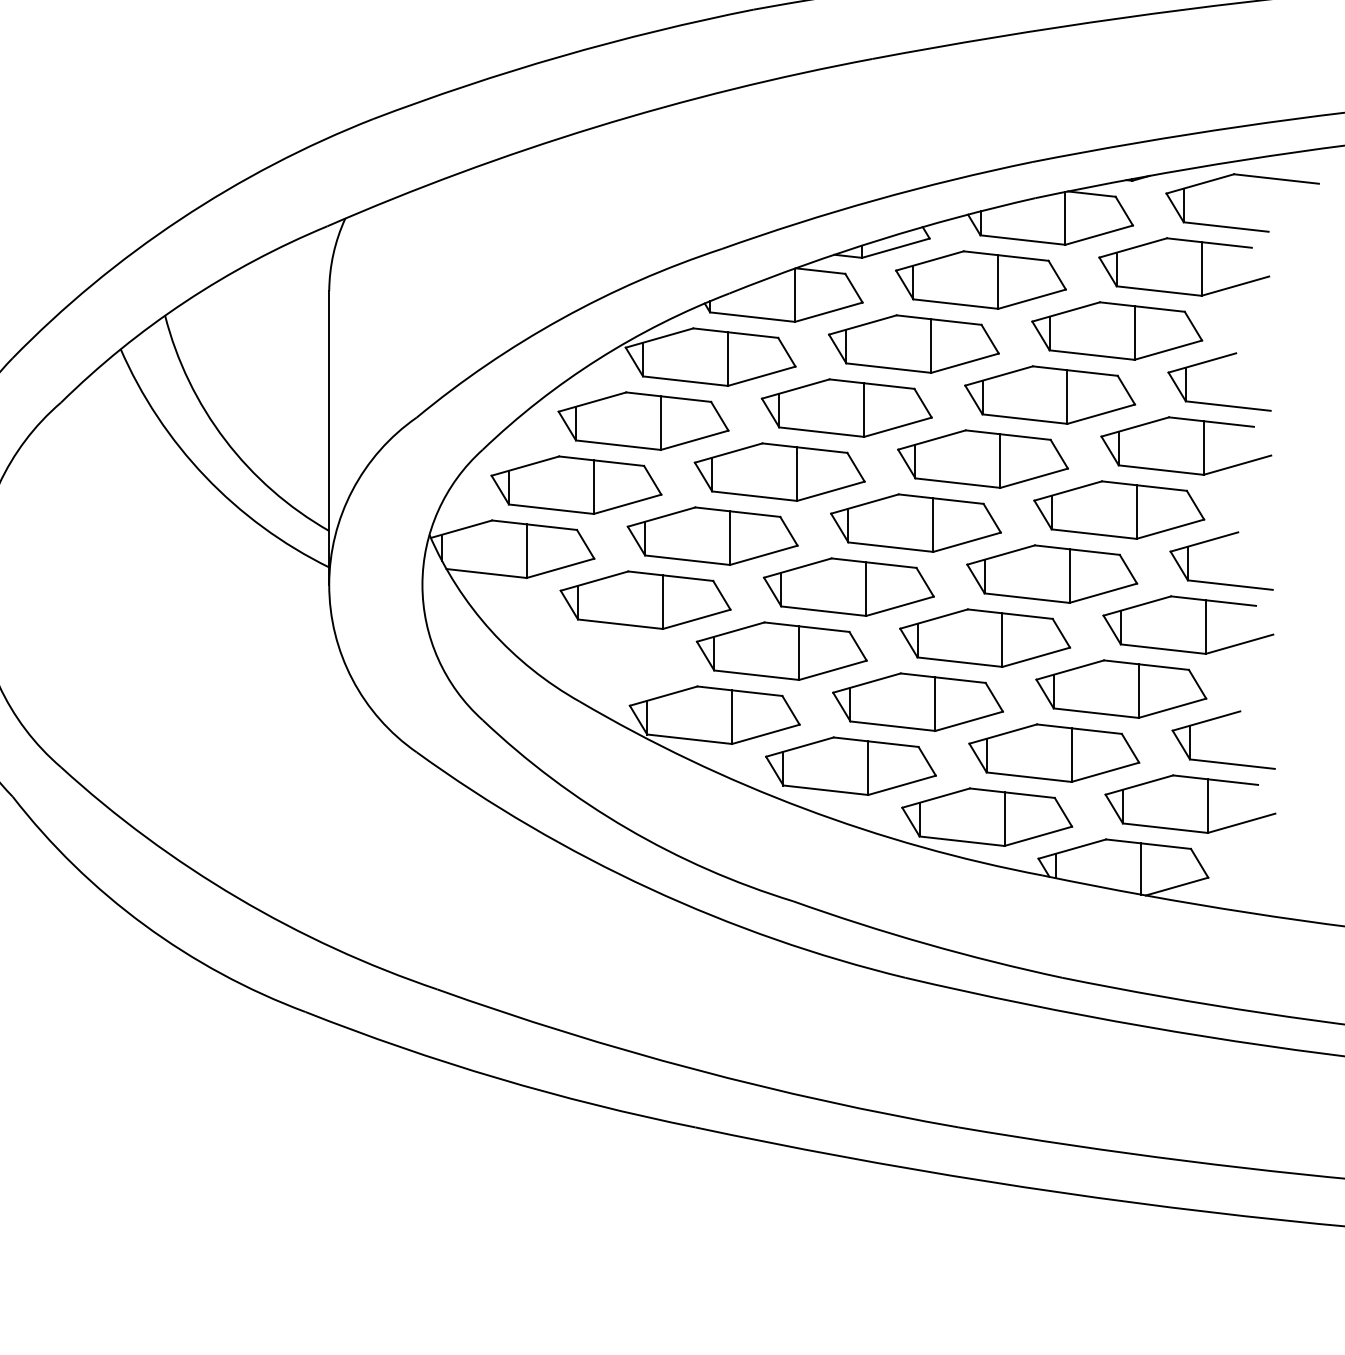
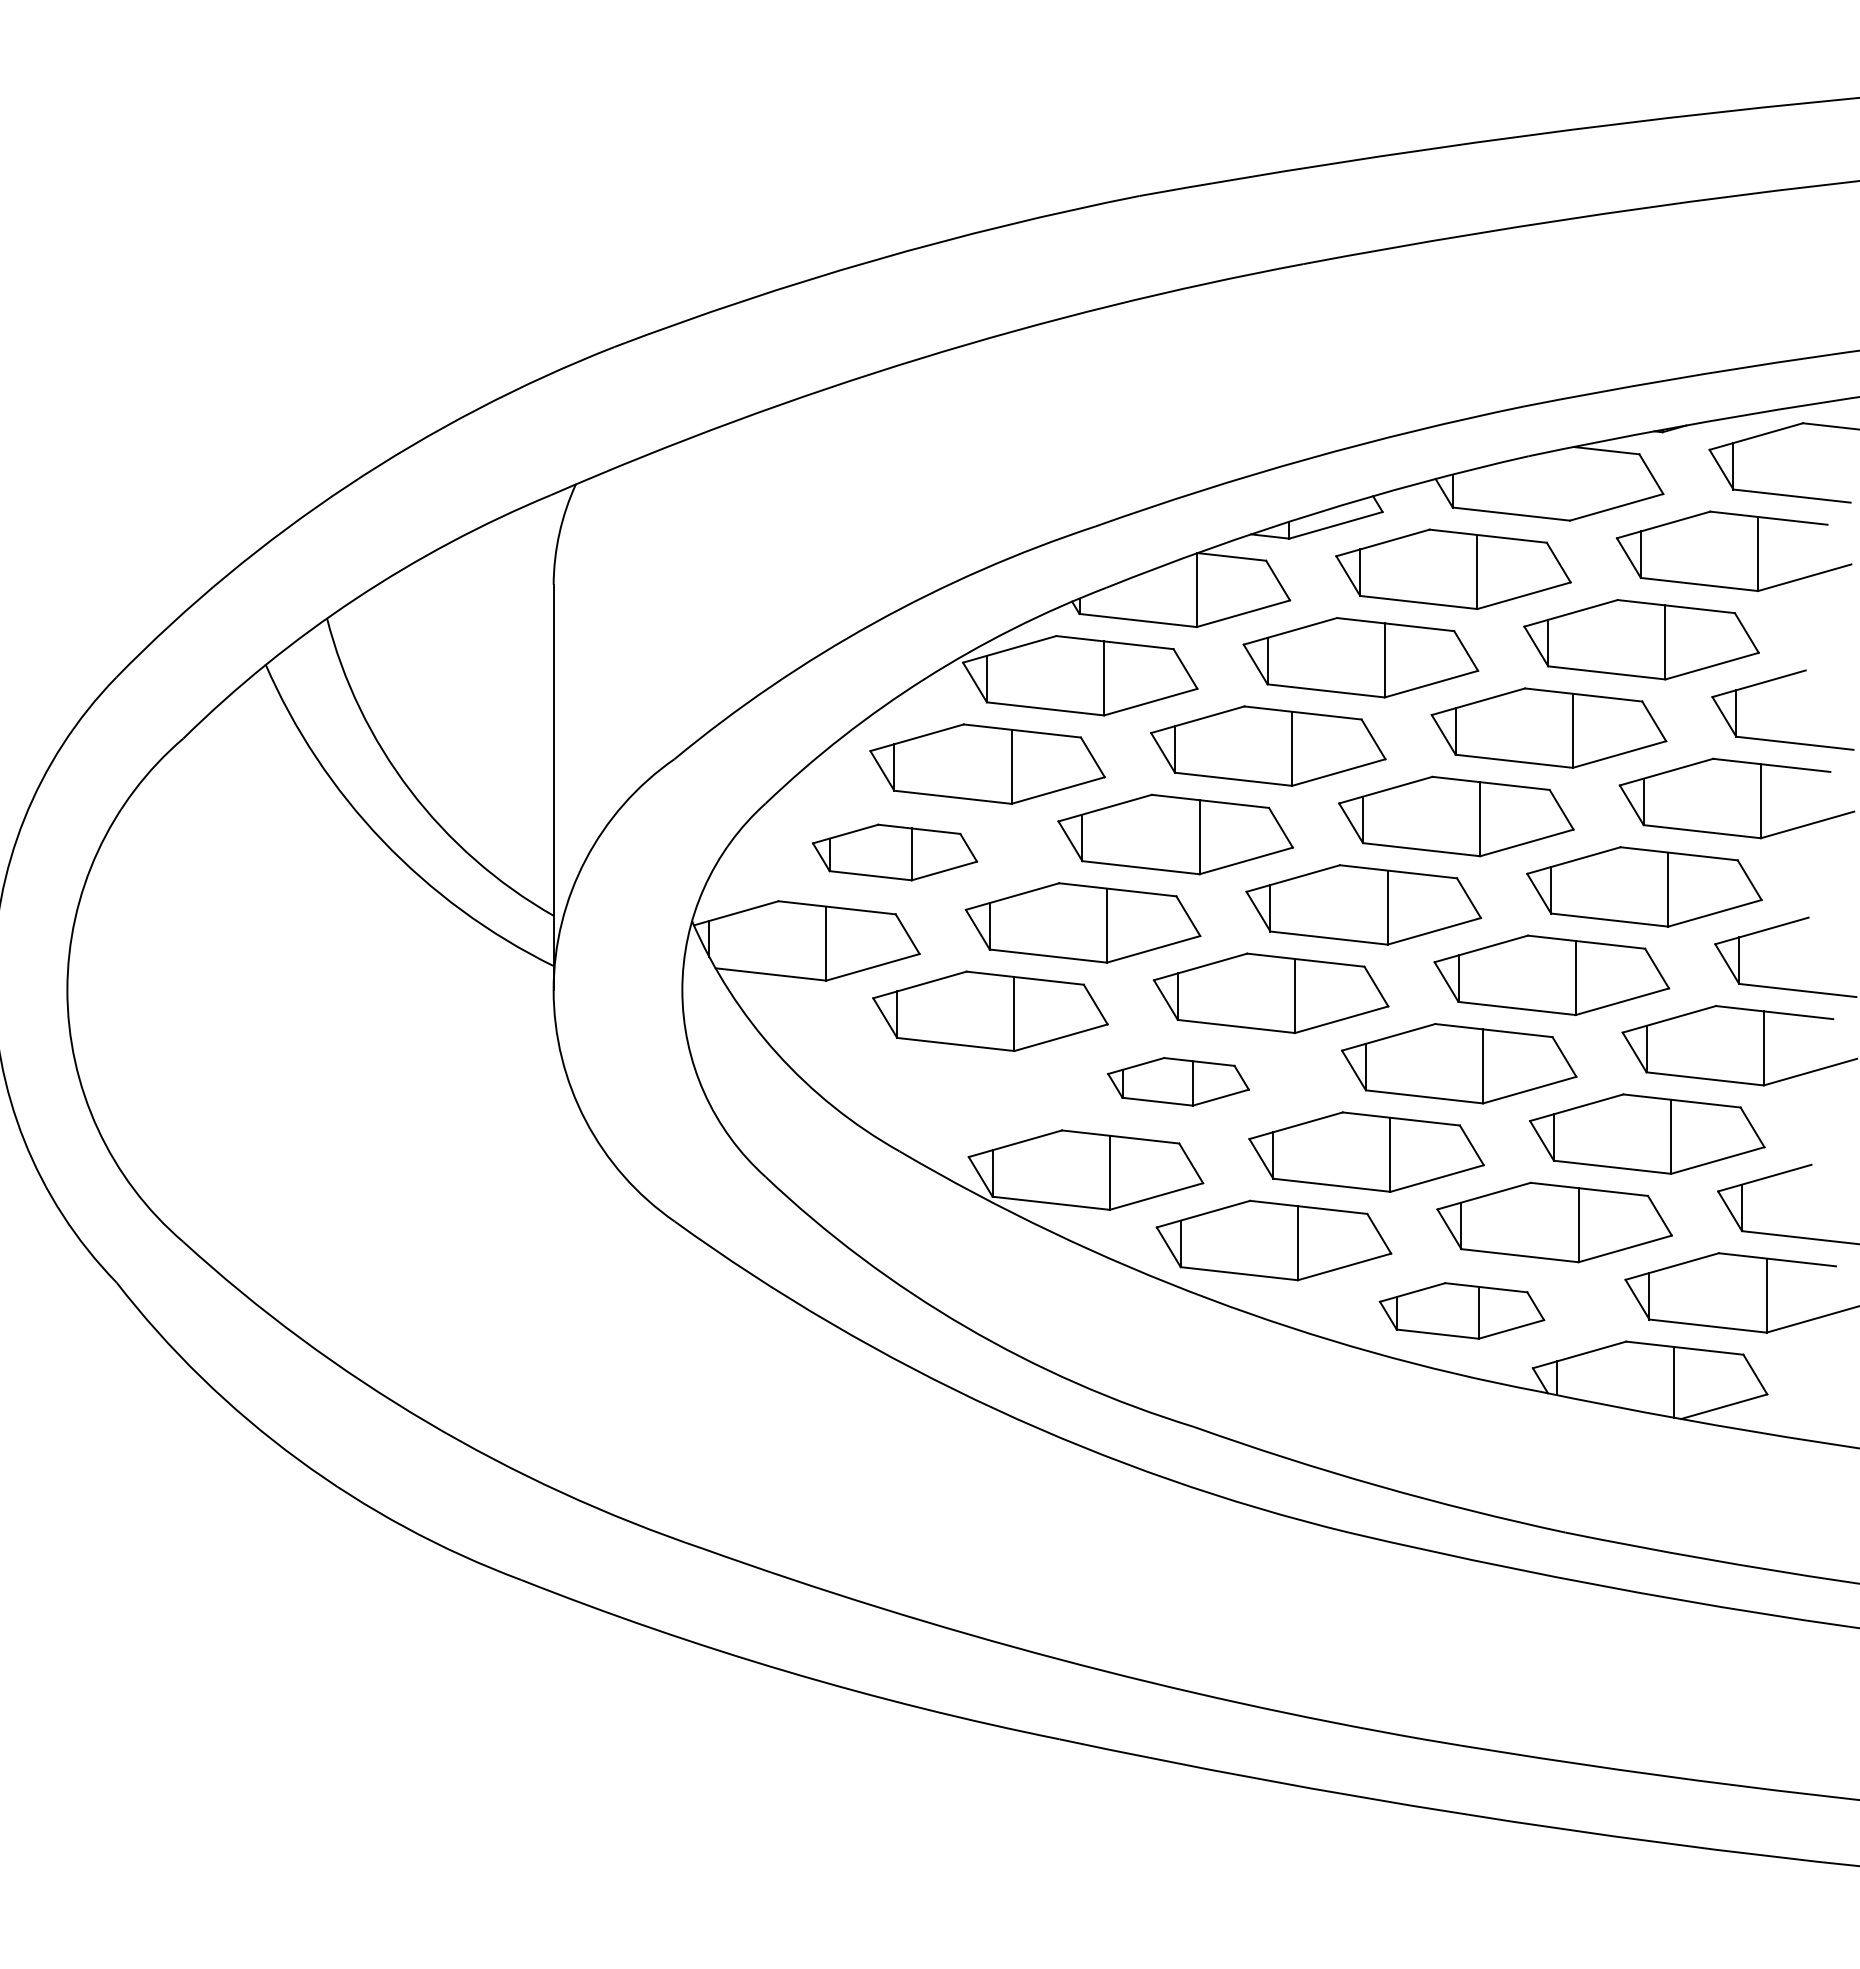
line: (1065, 217) -> (1569, 483), removed
part: (576, 485) -> (894, 852), size x0.7
part: (781, 651) -> (1178, 1081), size x0.6
part: (986, 816) -> (1461, 1310), size x0.7

